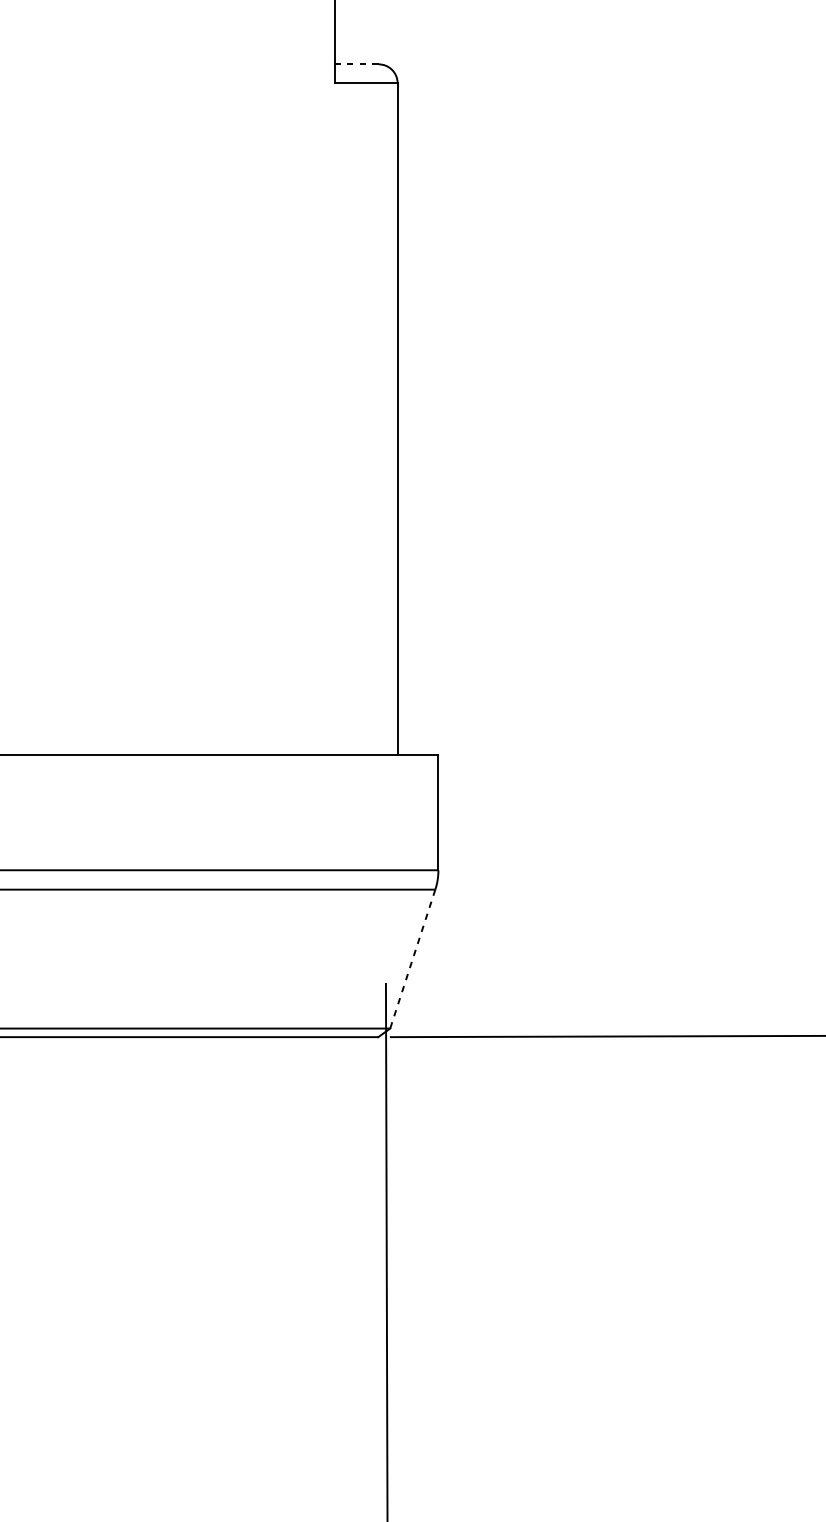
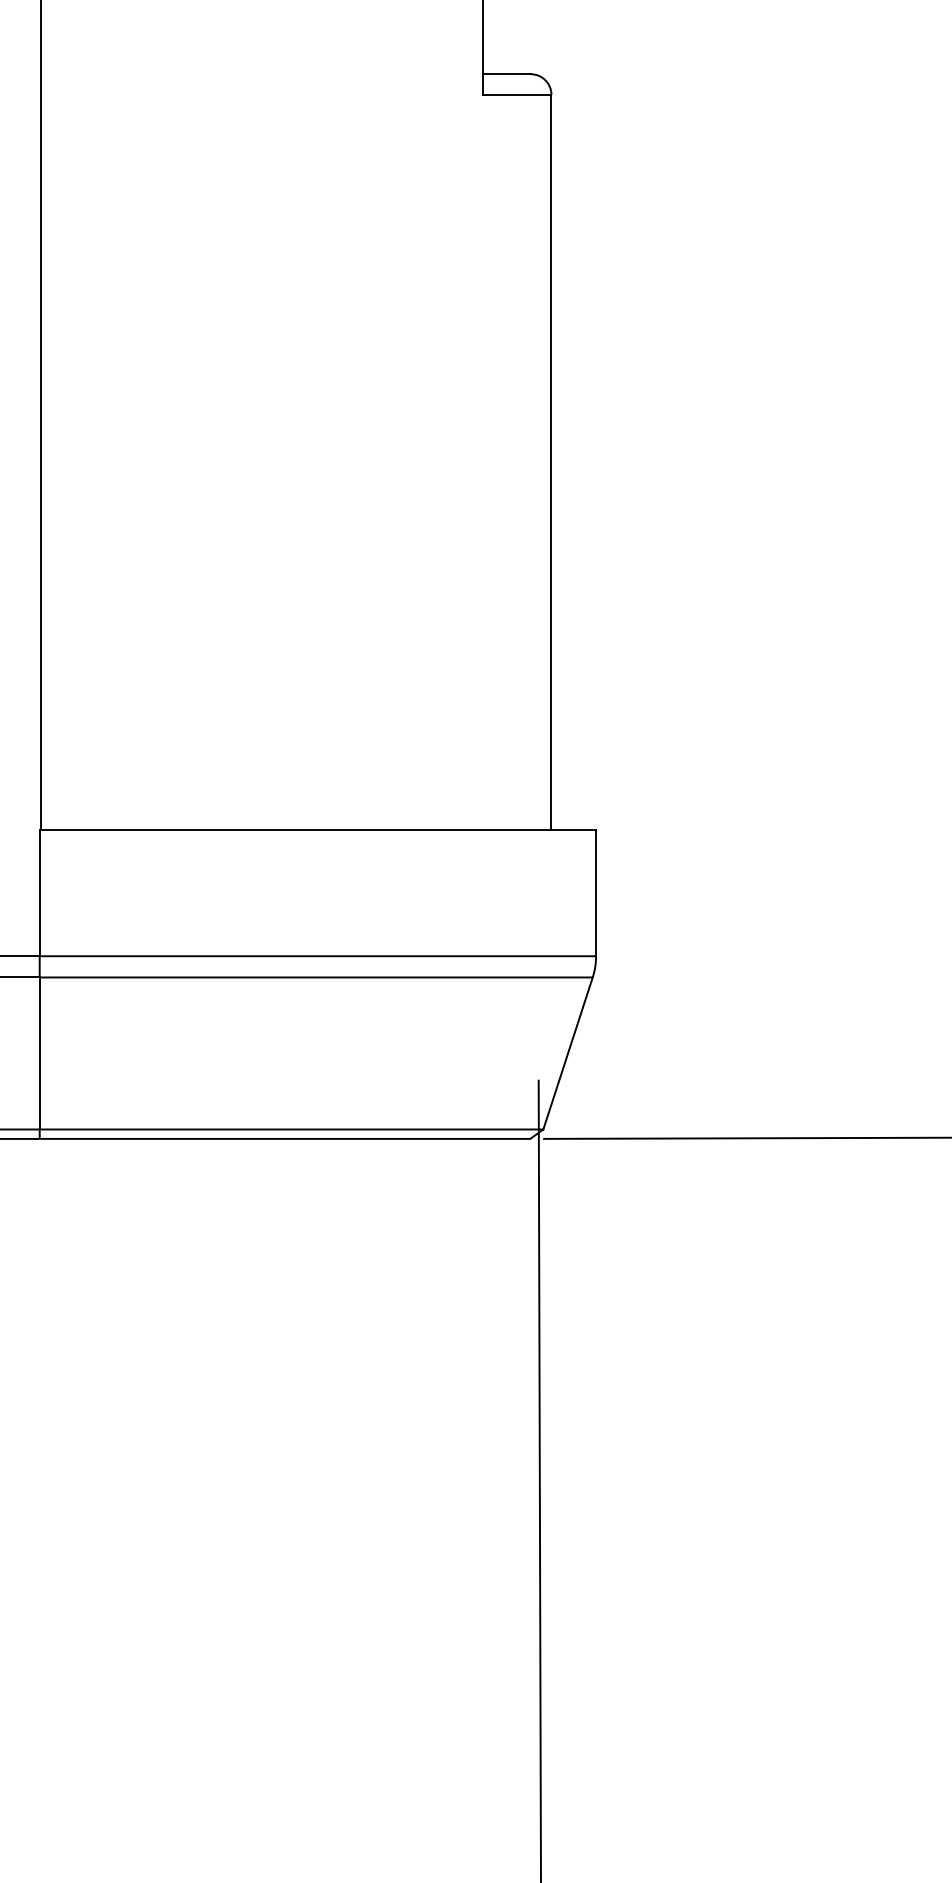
line: (356, 64) -> (506, 74), dashed -> solid
line: (413, 959) -> (568, 1053), dashed -> solid

